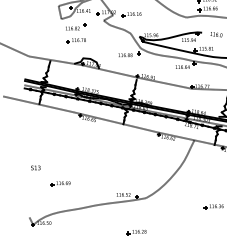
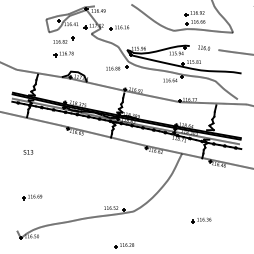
text: (35, 168) -> (28, 152), moved
part: (60, 184) -> (32, 197), moved

